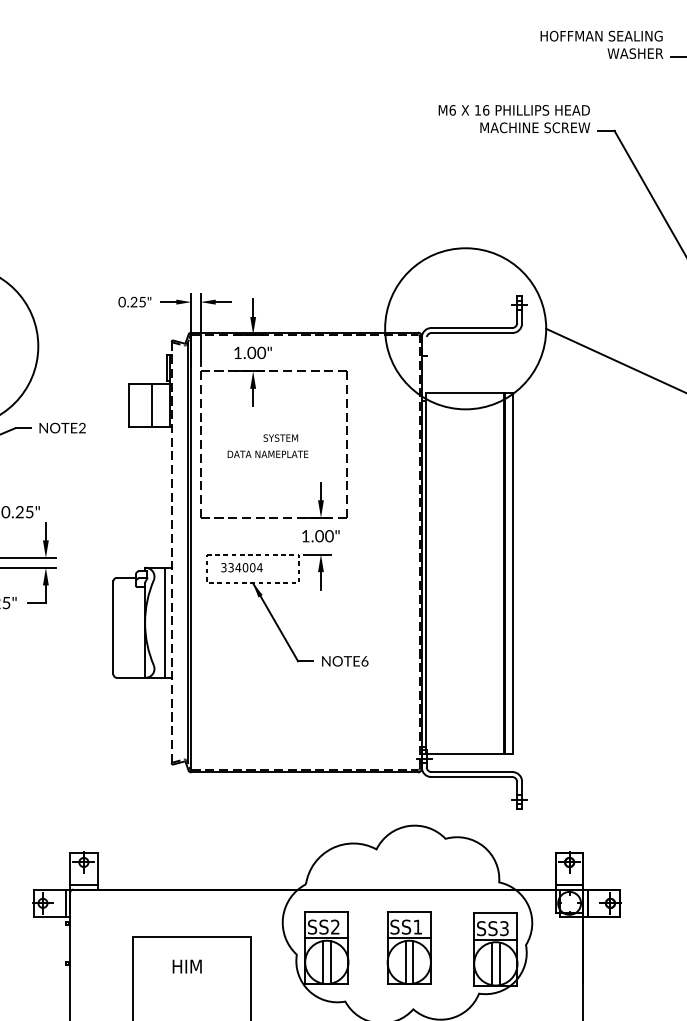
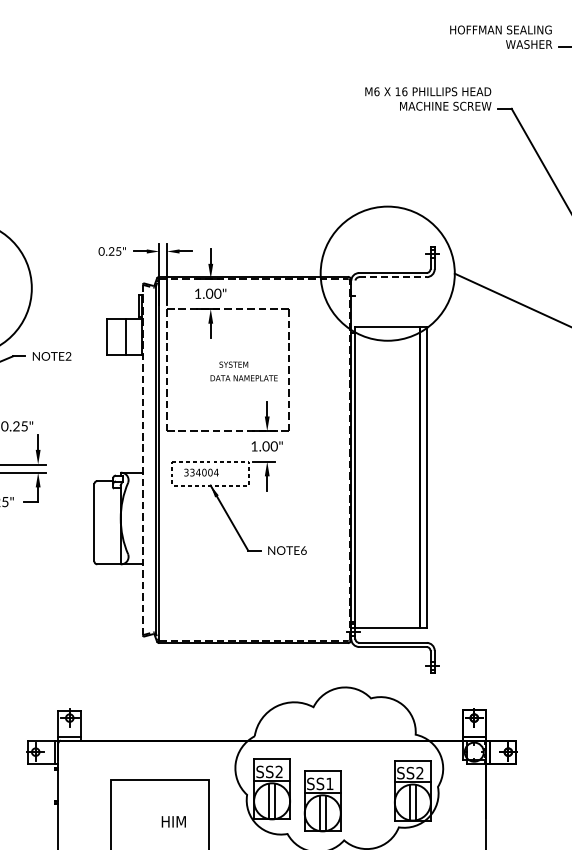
line: (472, 333) -> (393, 277), solid -> dashed
text: (267, 454) -> (243, 378), moved
line: (165, 622) -> (137, 518), removed
text: (503, 928) -> (419, 773), SS3 -> SS2
part: (408, 948) -> (322, 801), moved
text: (186, 966) -> (173, 821), moved

